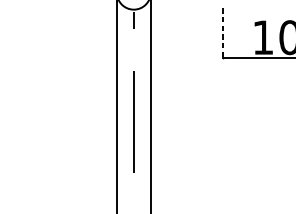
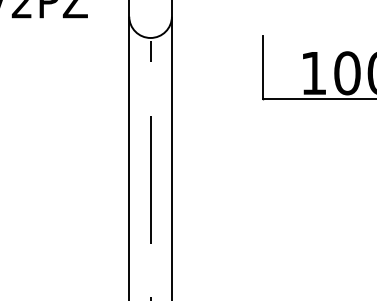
line: (222, 33) -> (262, 67), dashed -> solid

